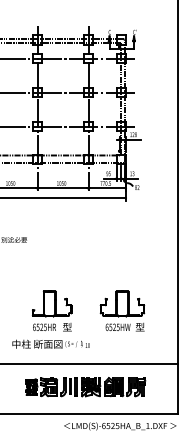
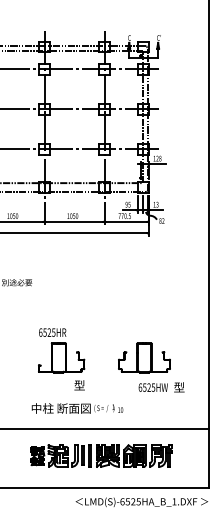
text: (44, 327) -> (52, 332), moved
text: (125, 327) -> (161, 387), moved
text: (51, 344) -> (77, 408), moved

